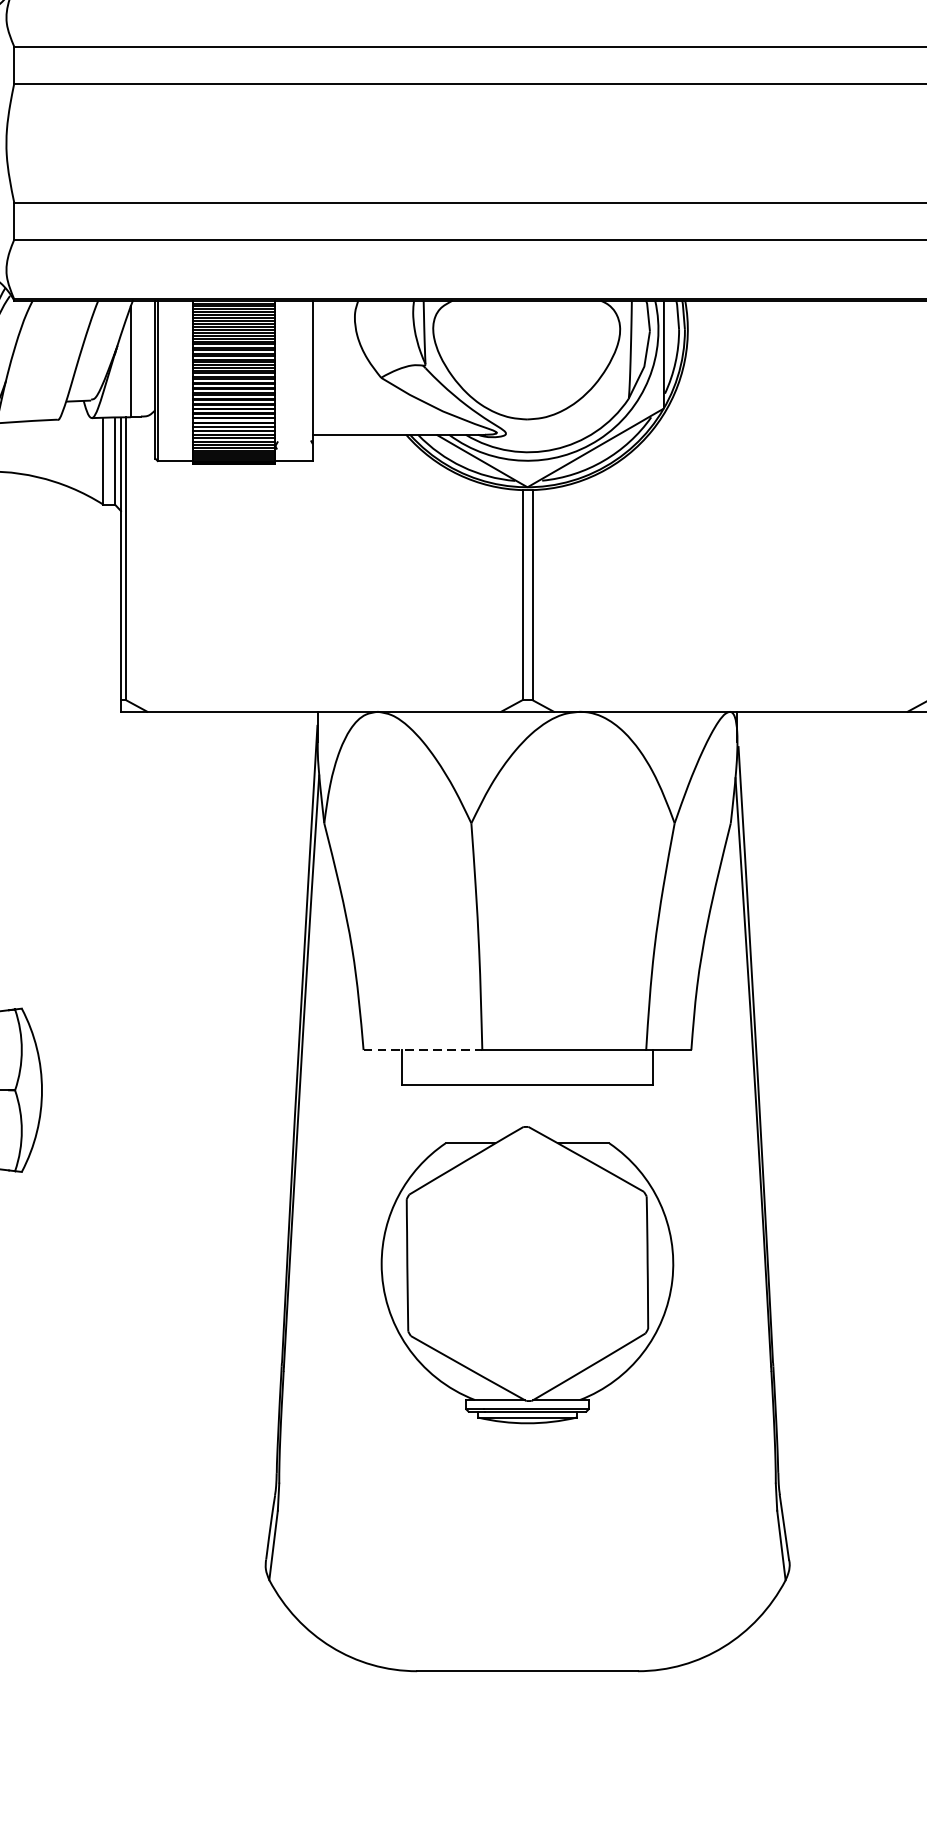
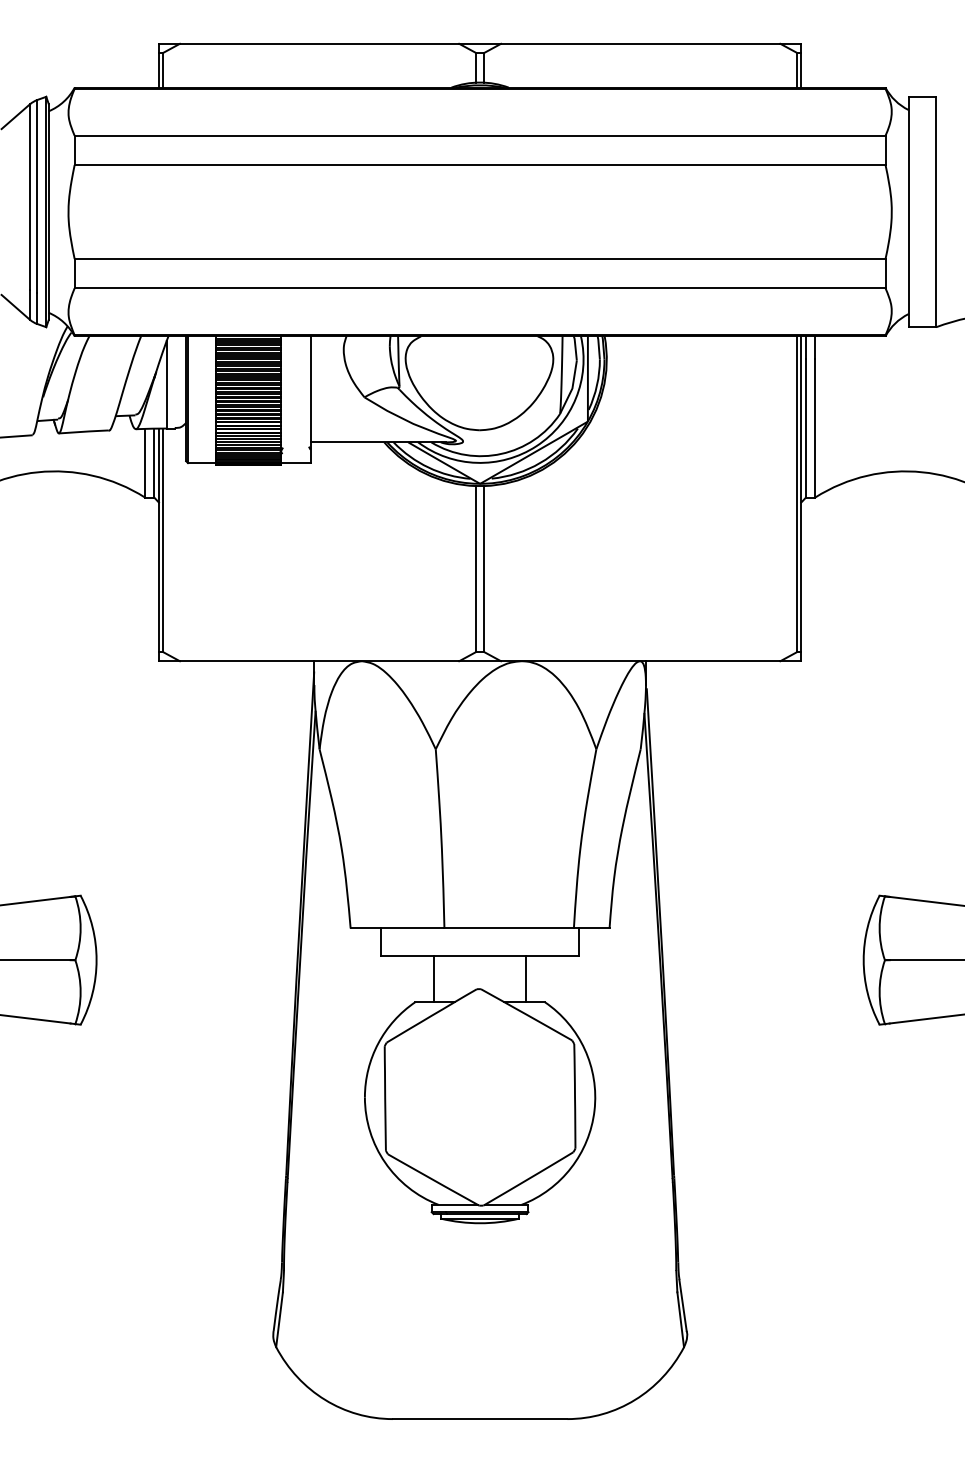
line: (422, 1050) -> (397, 928), dashed -> solid
line: (469, 1114) -> (434, 979), added
line: (586, 1114) -> (526, 979), added

